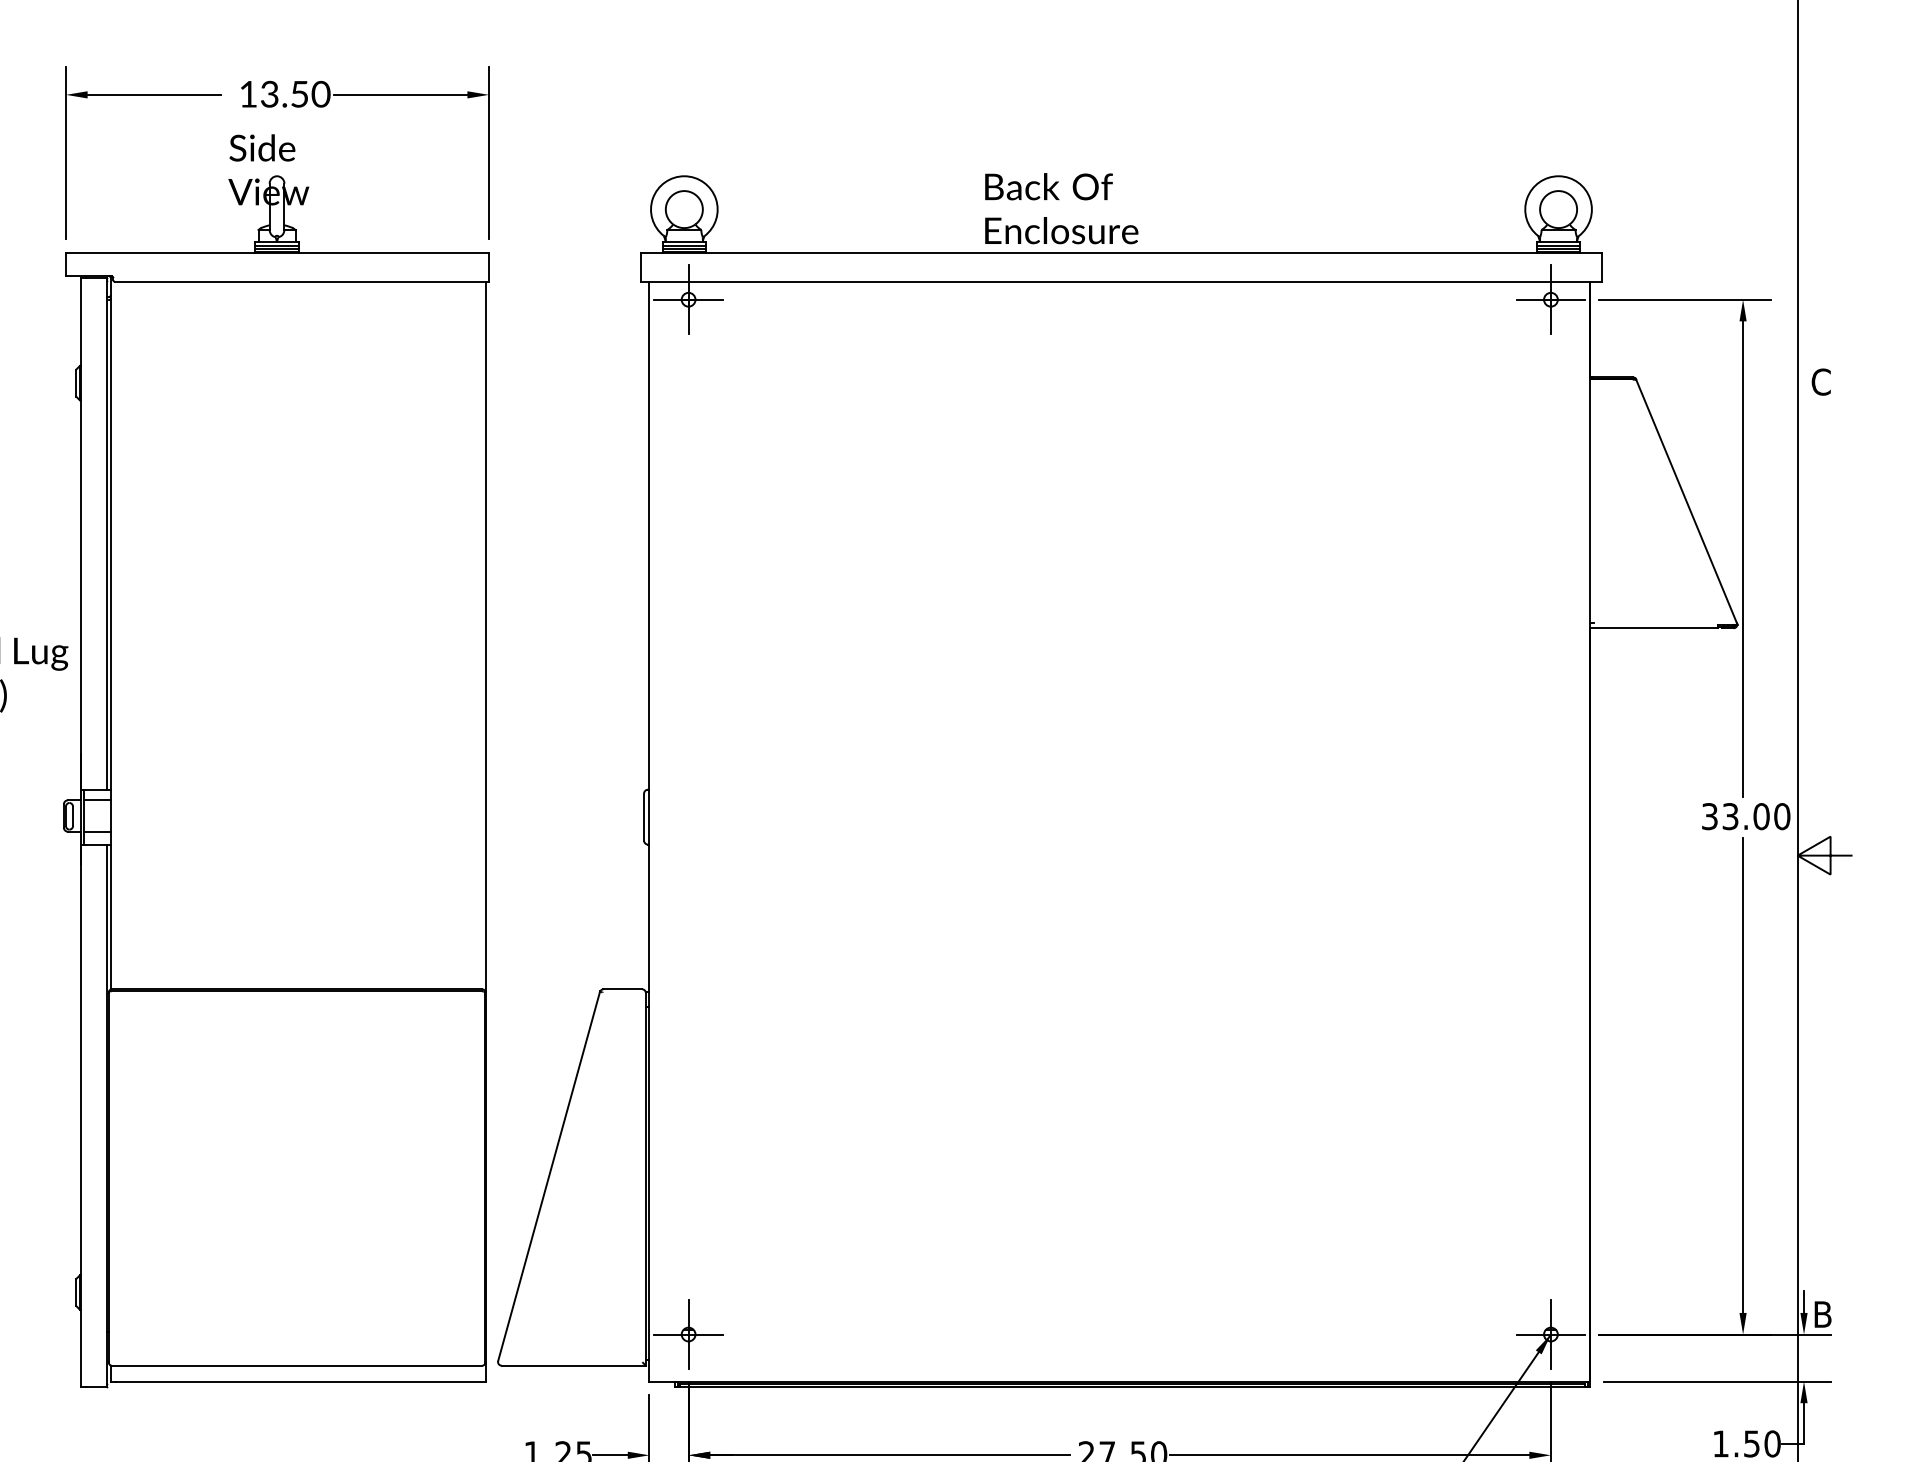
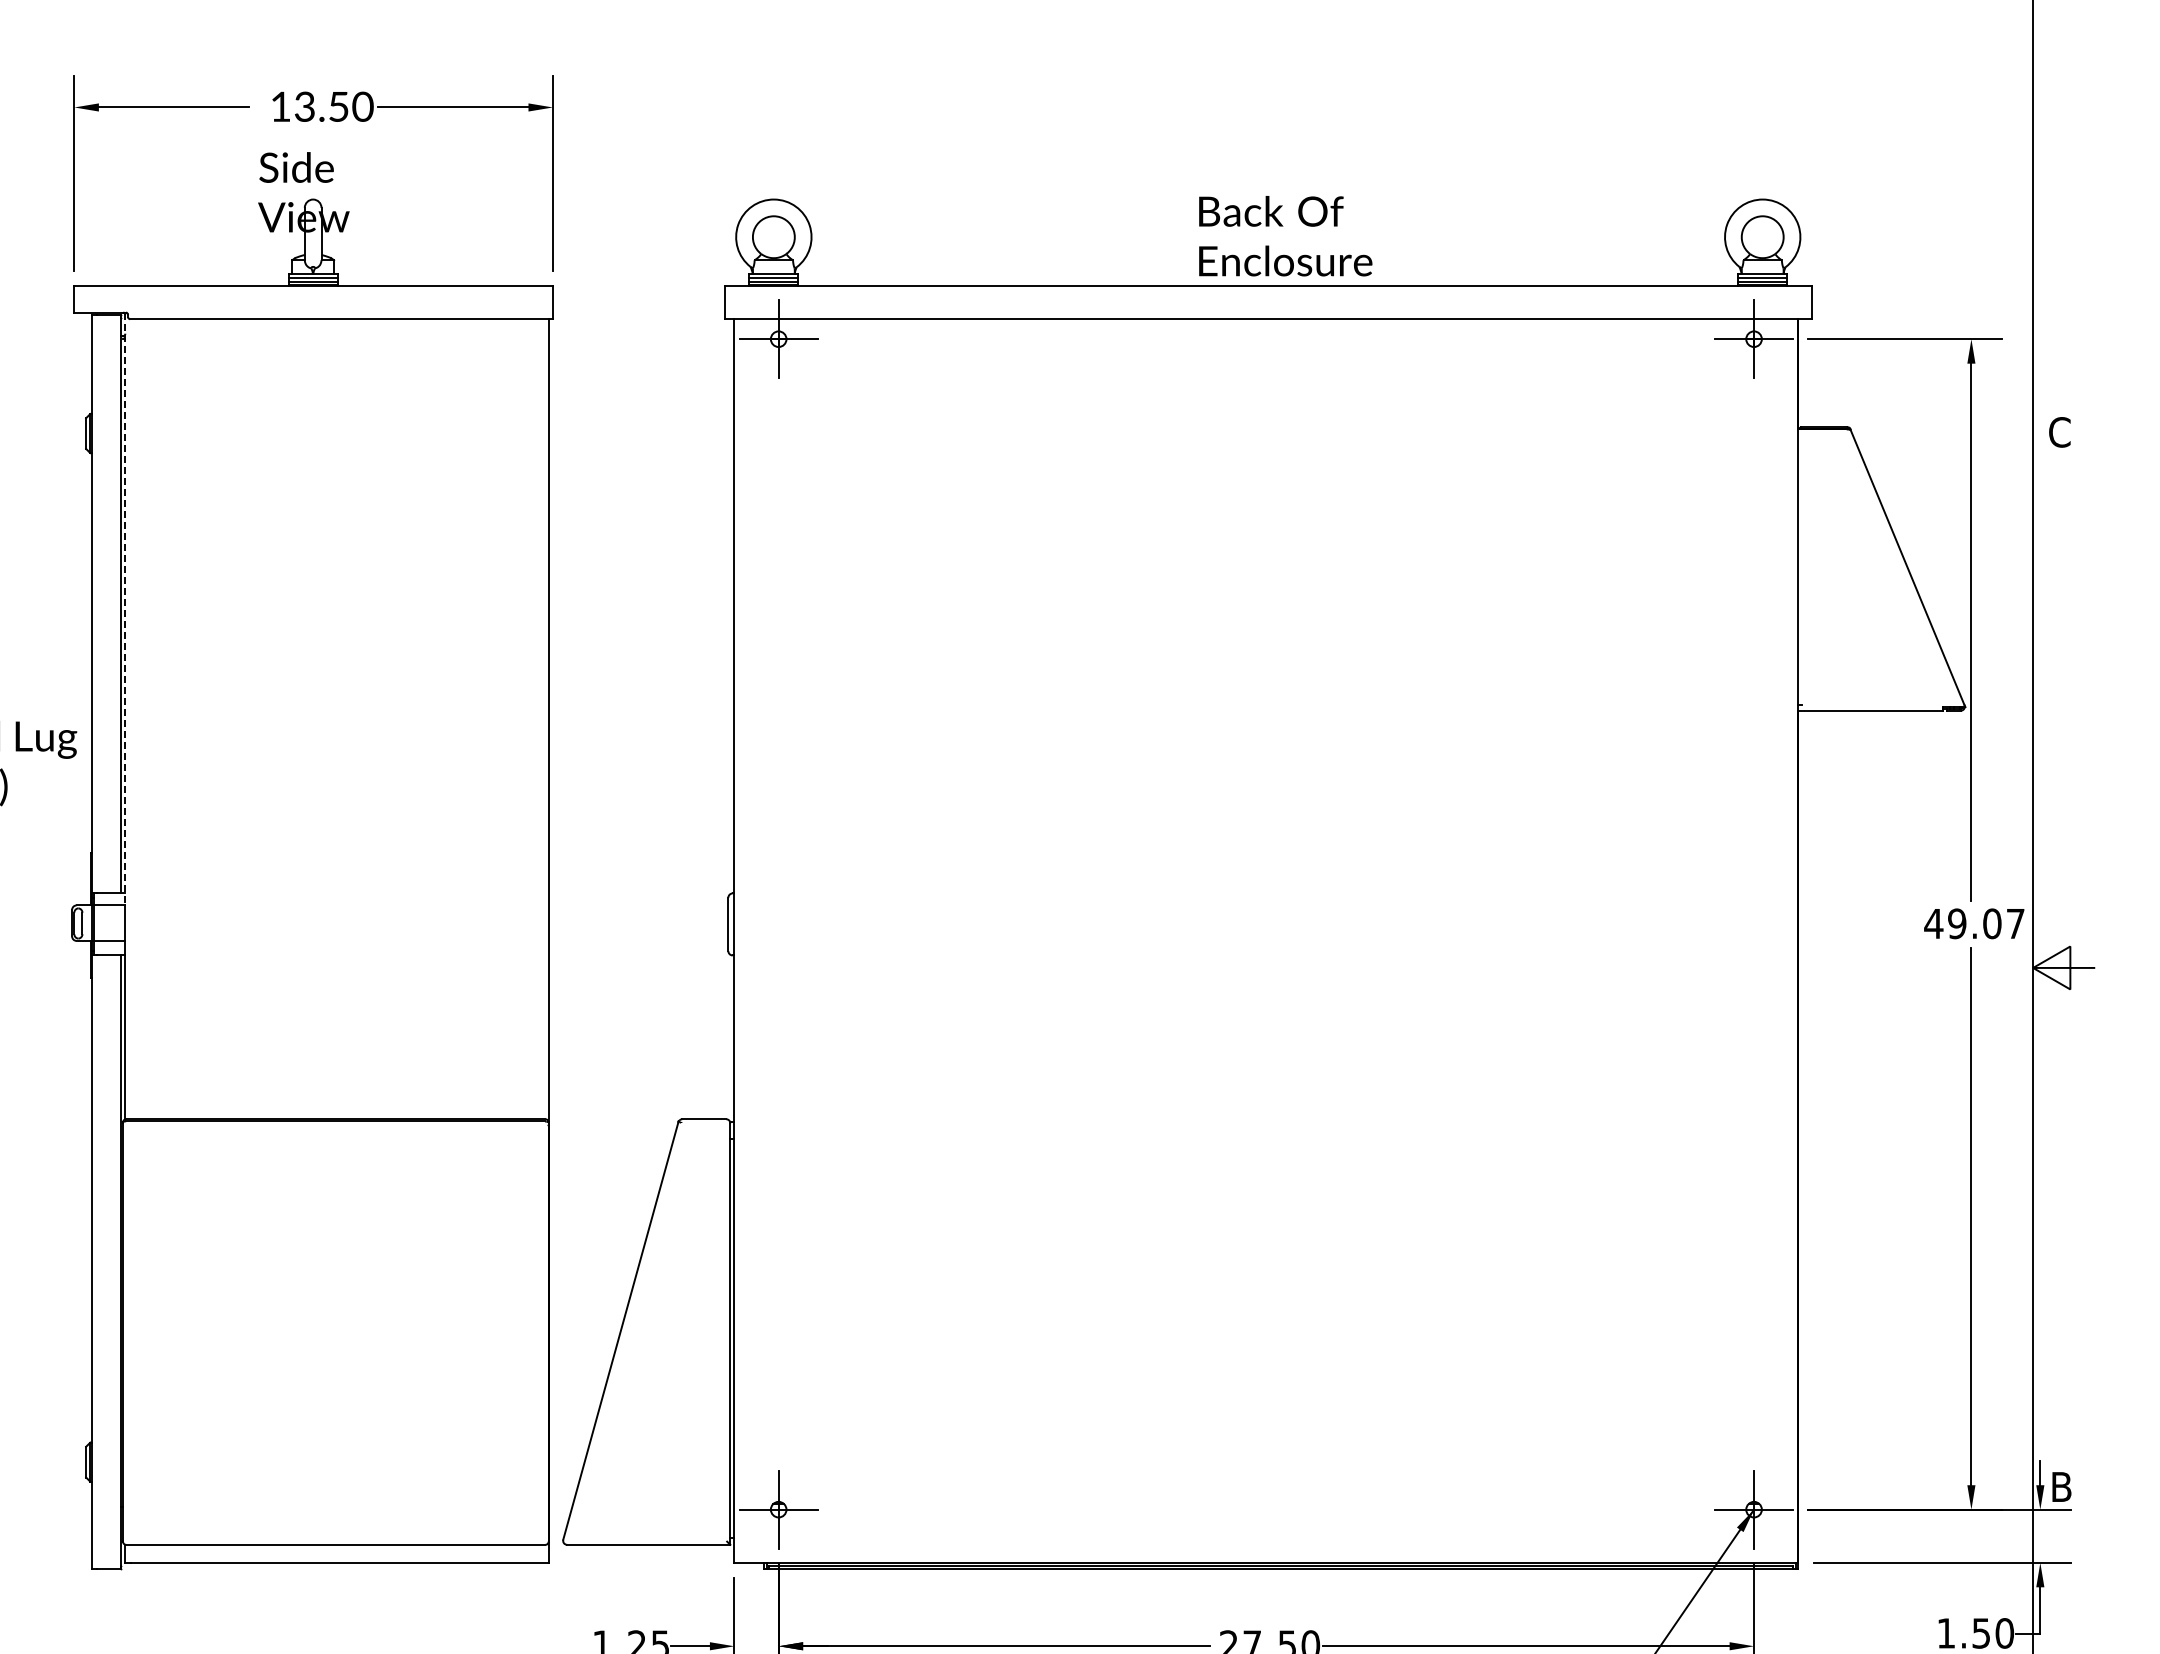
text: (1061, 208) -> (1285, 236), moved
line: (111, 538) -> (125, 609), solid -> dashed
text: (1745, 816) -> (1974, 923), 33.00 -> 49.07

